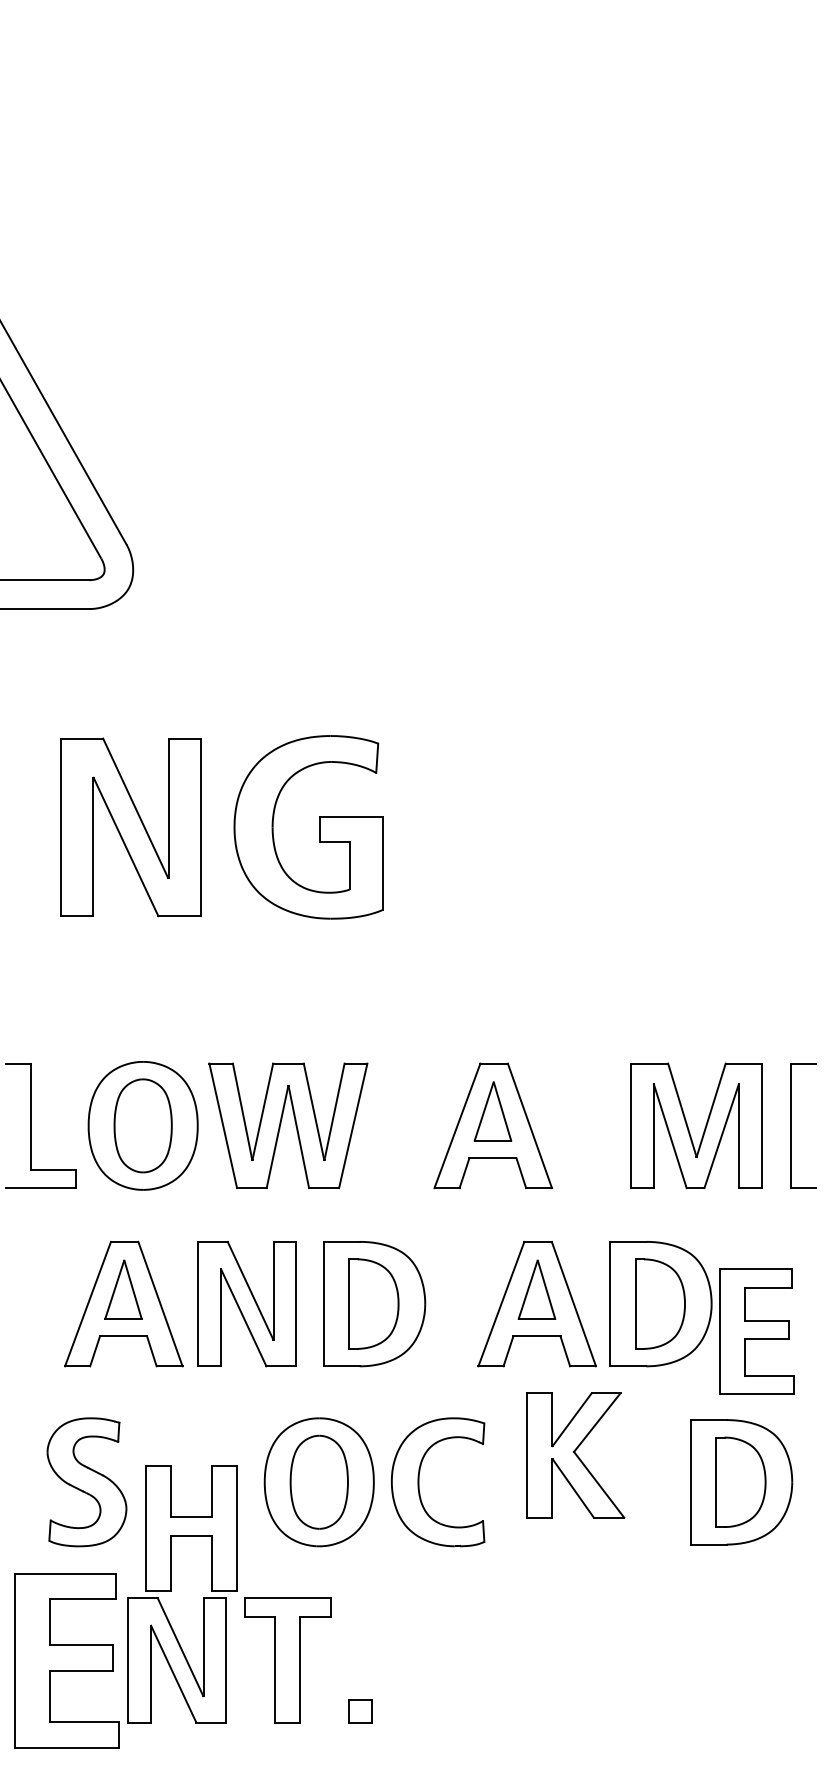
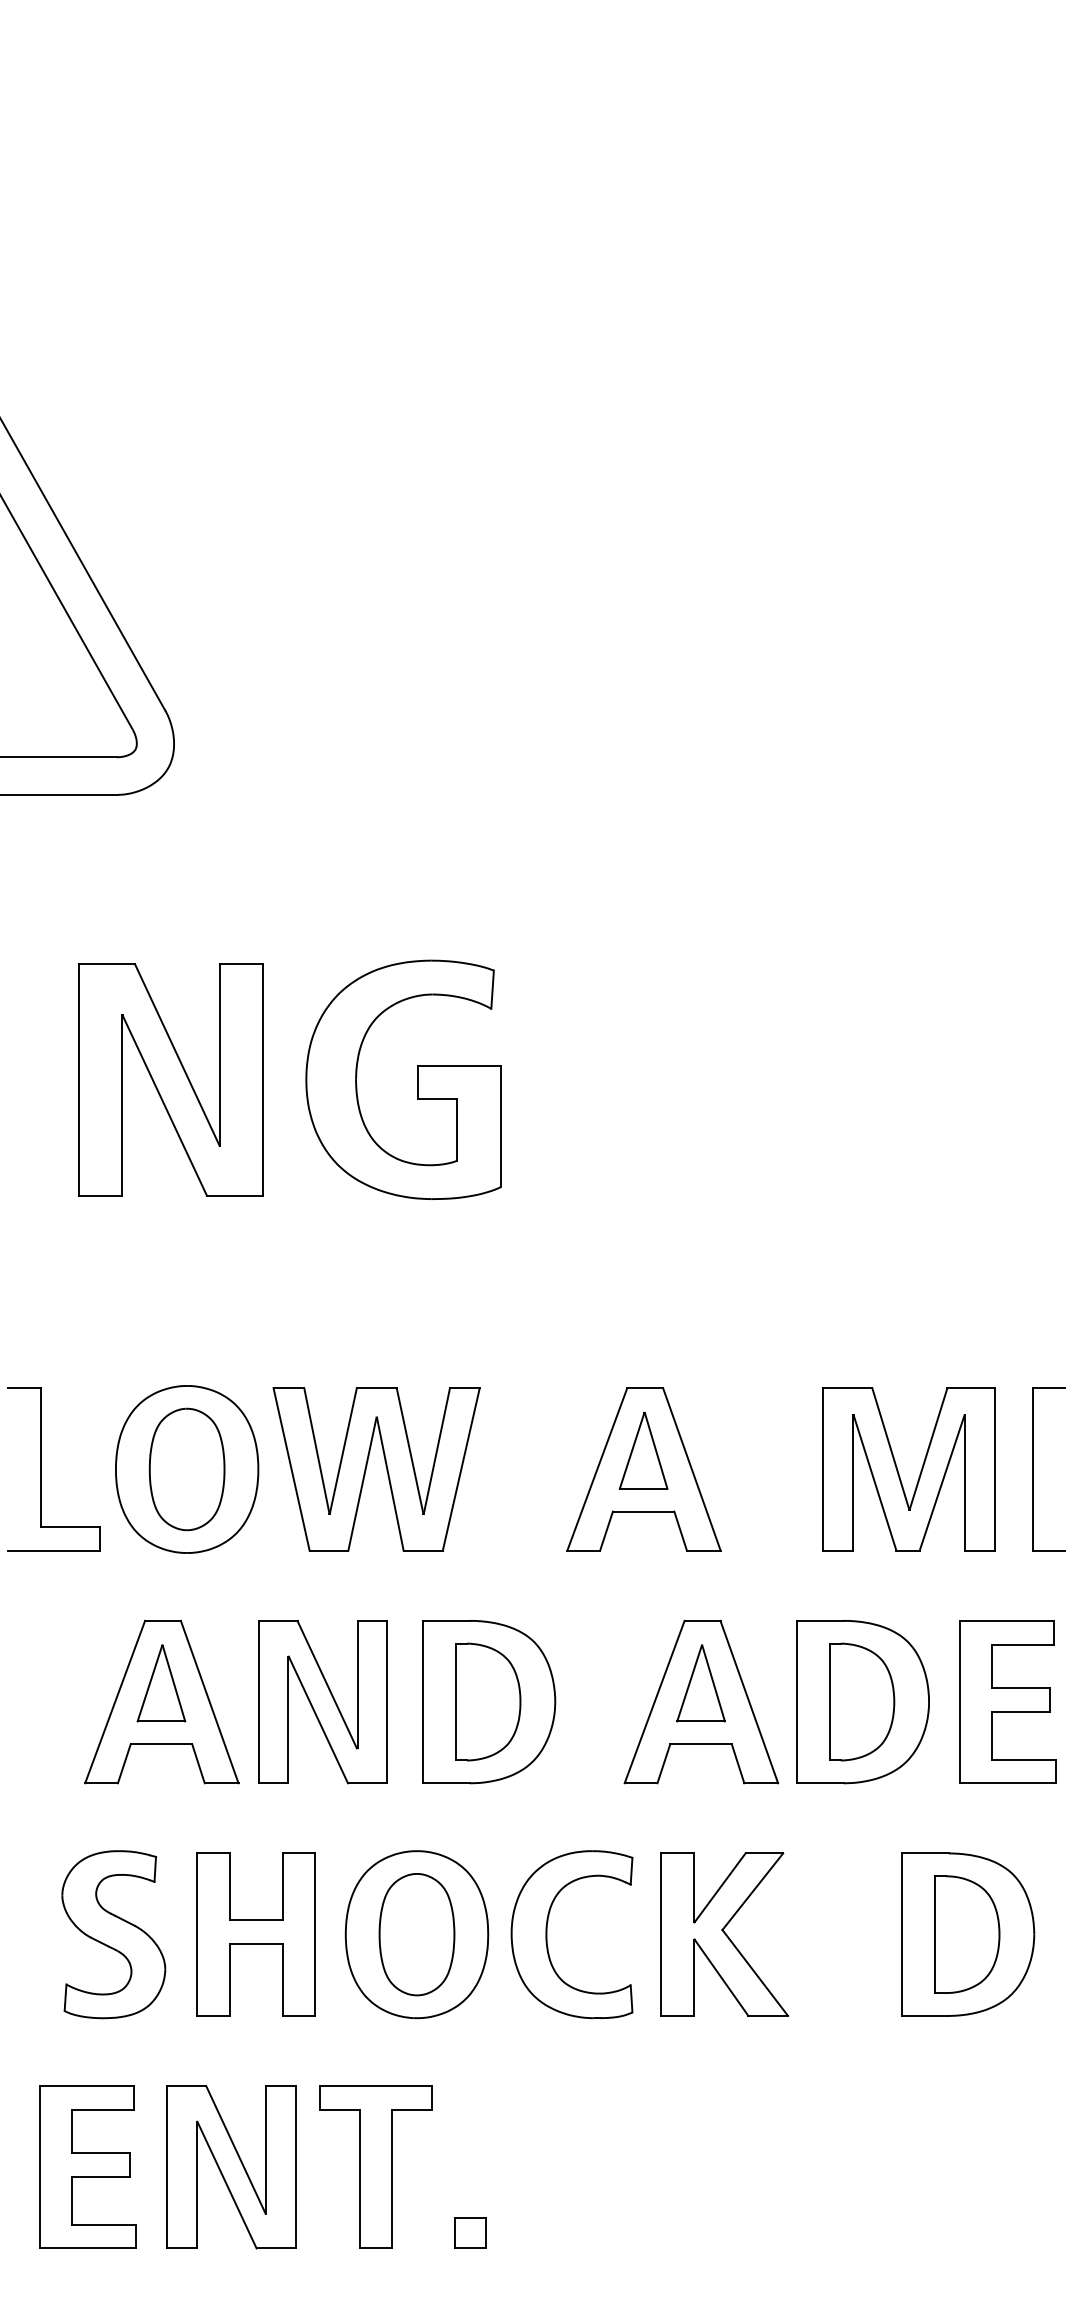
part: (756, 1331) -> (1007, 1701), moved
part: (575, 1455) -> (724, 1934), moved
part: (190, 1528) -> (255, 1934), moved
part: (66, 1659) -> (87, 2166), size x0.71

